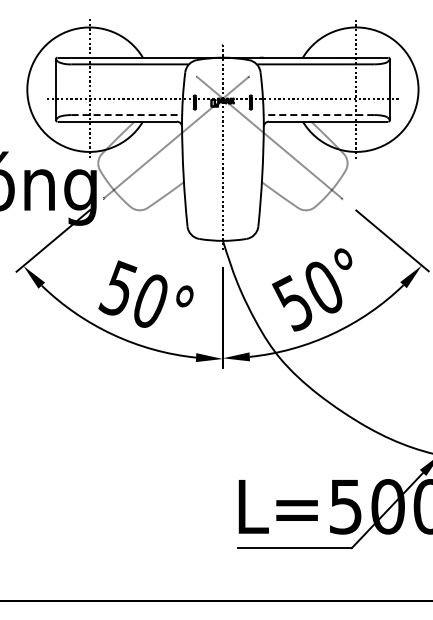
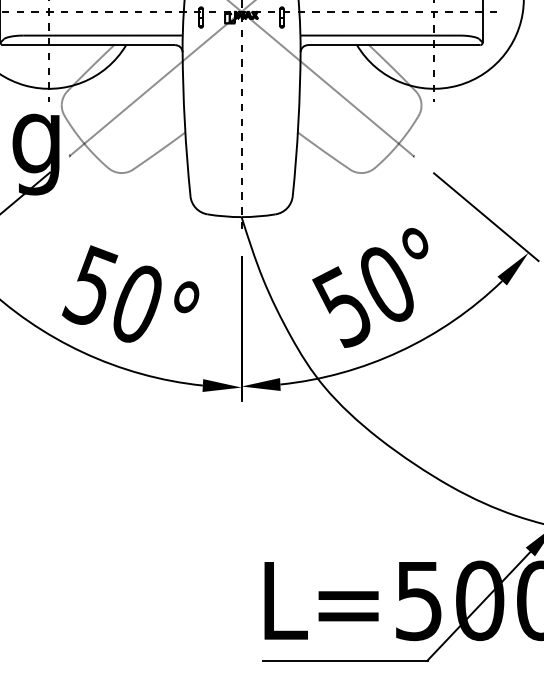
line: (127, 115) -> (103, 36), dashed -> solid
line: (318, 115) -> (379, 36), dashed -> solid

